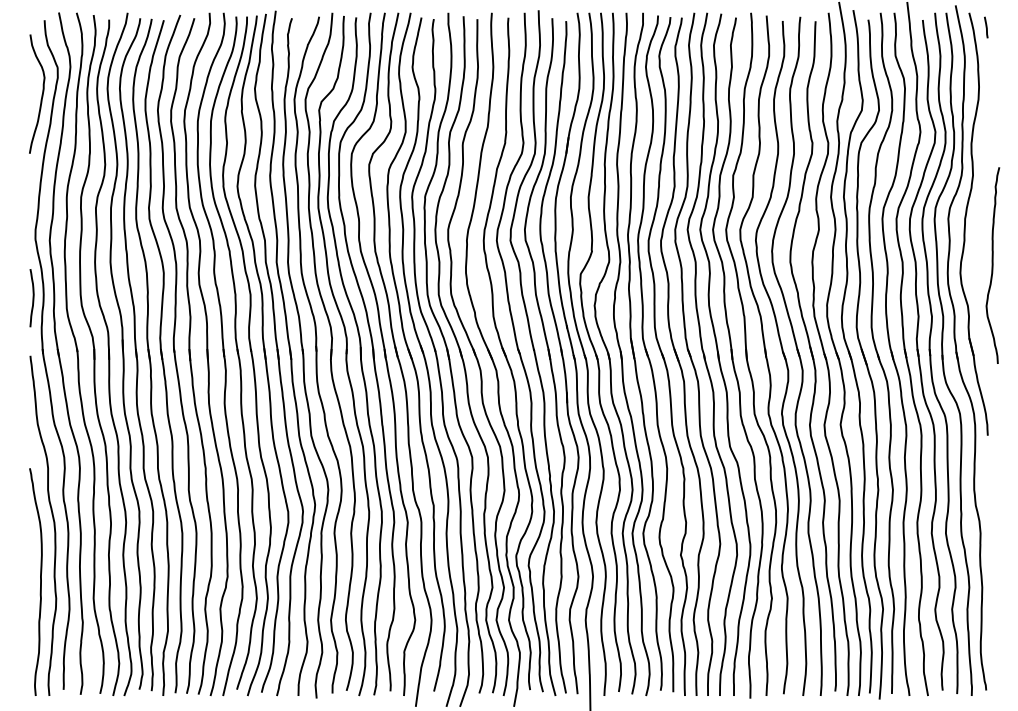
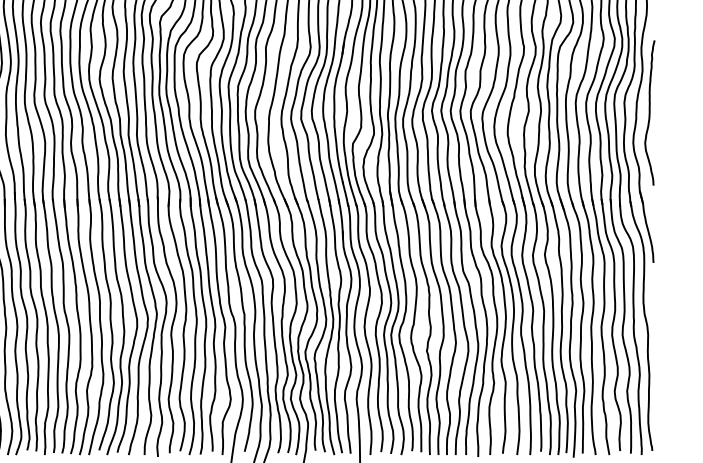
curve: (992, 265) -> (649, 112), moved

